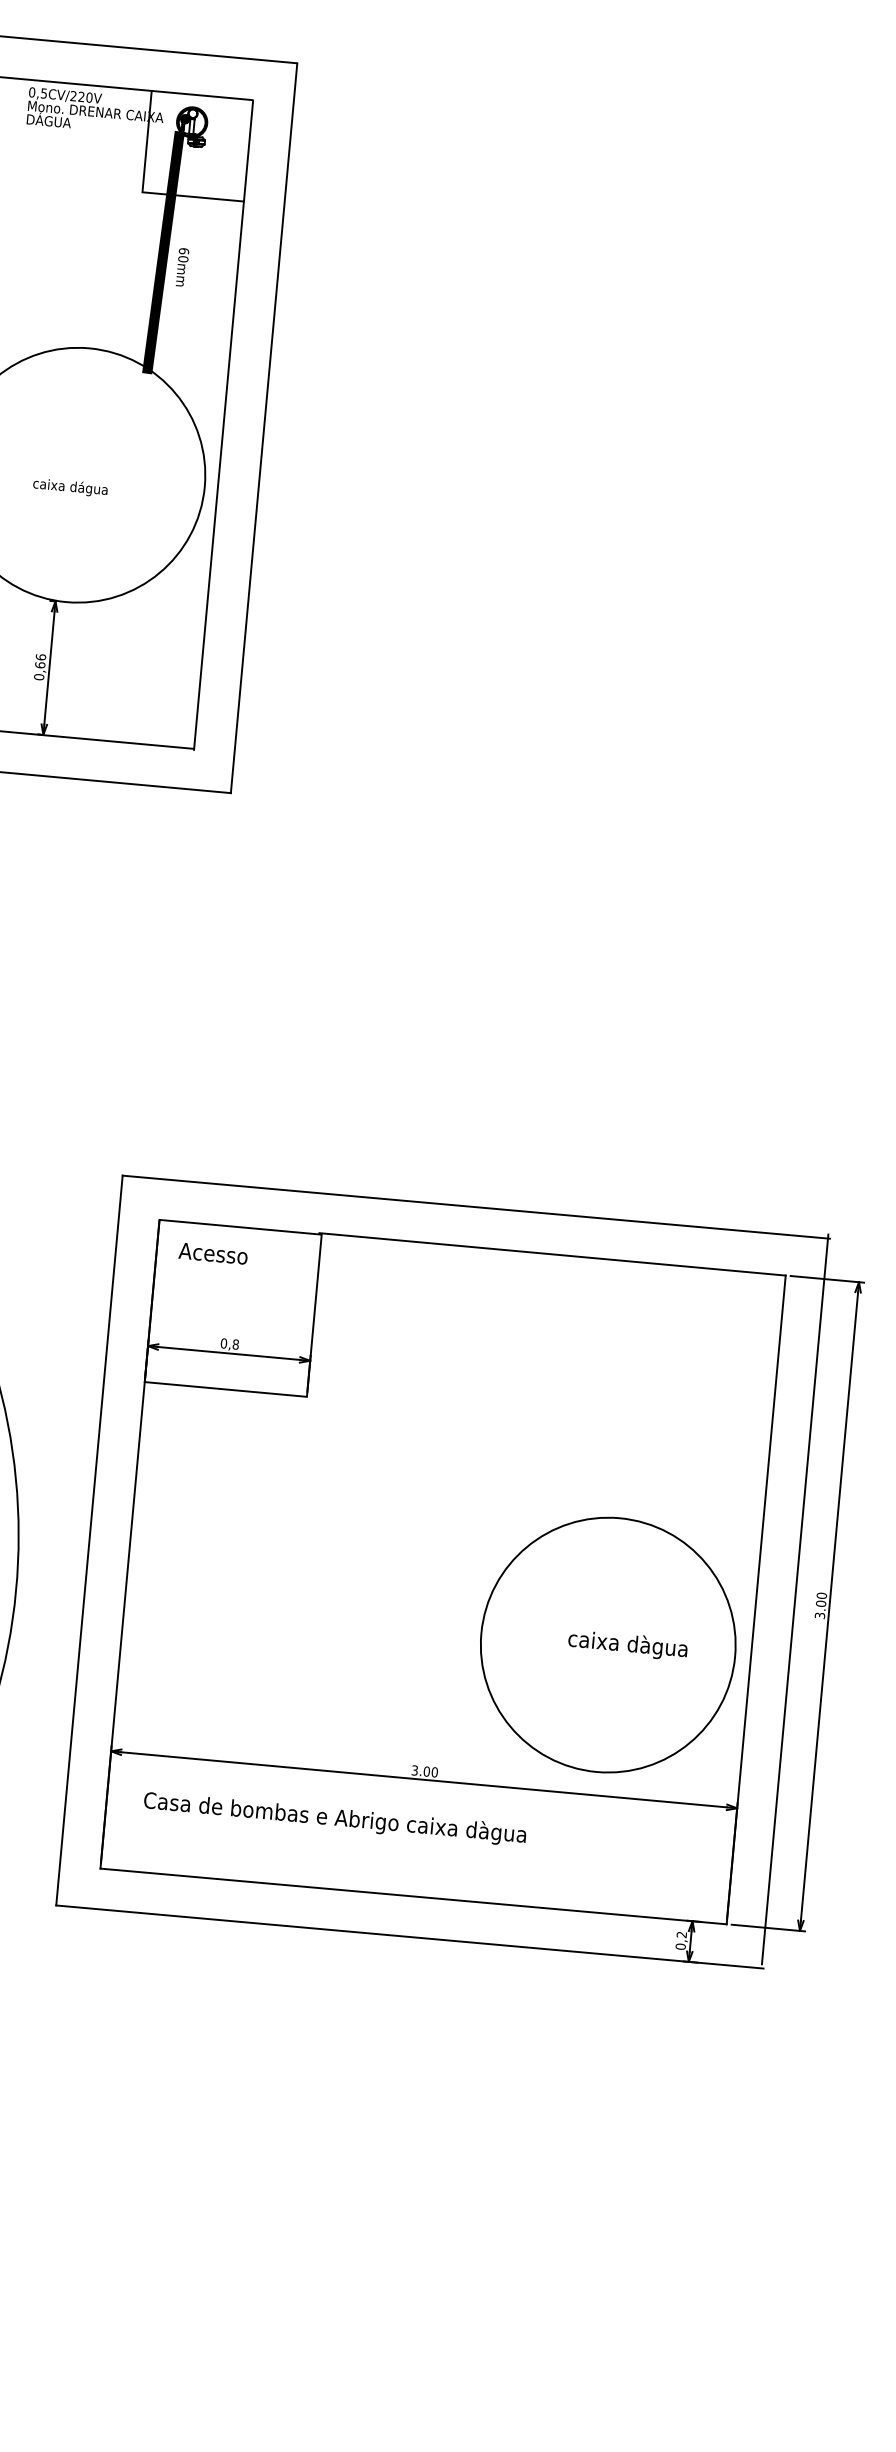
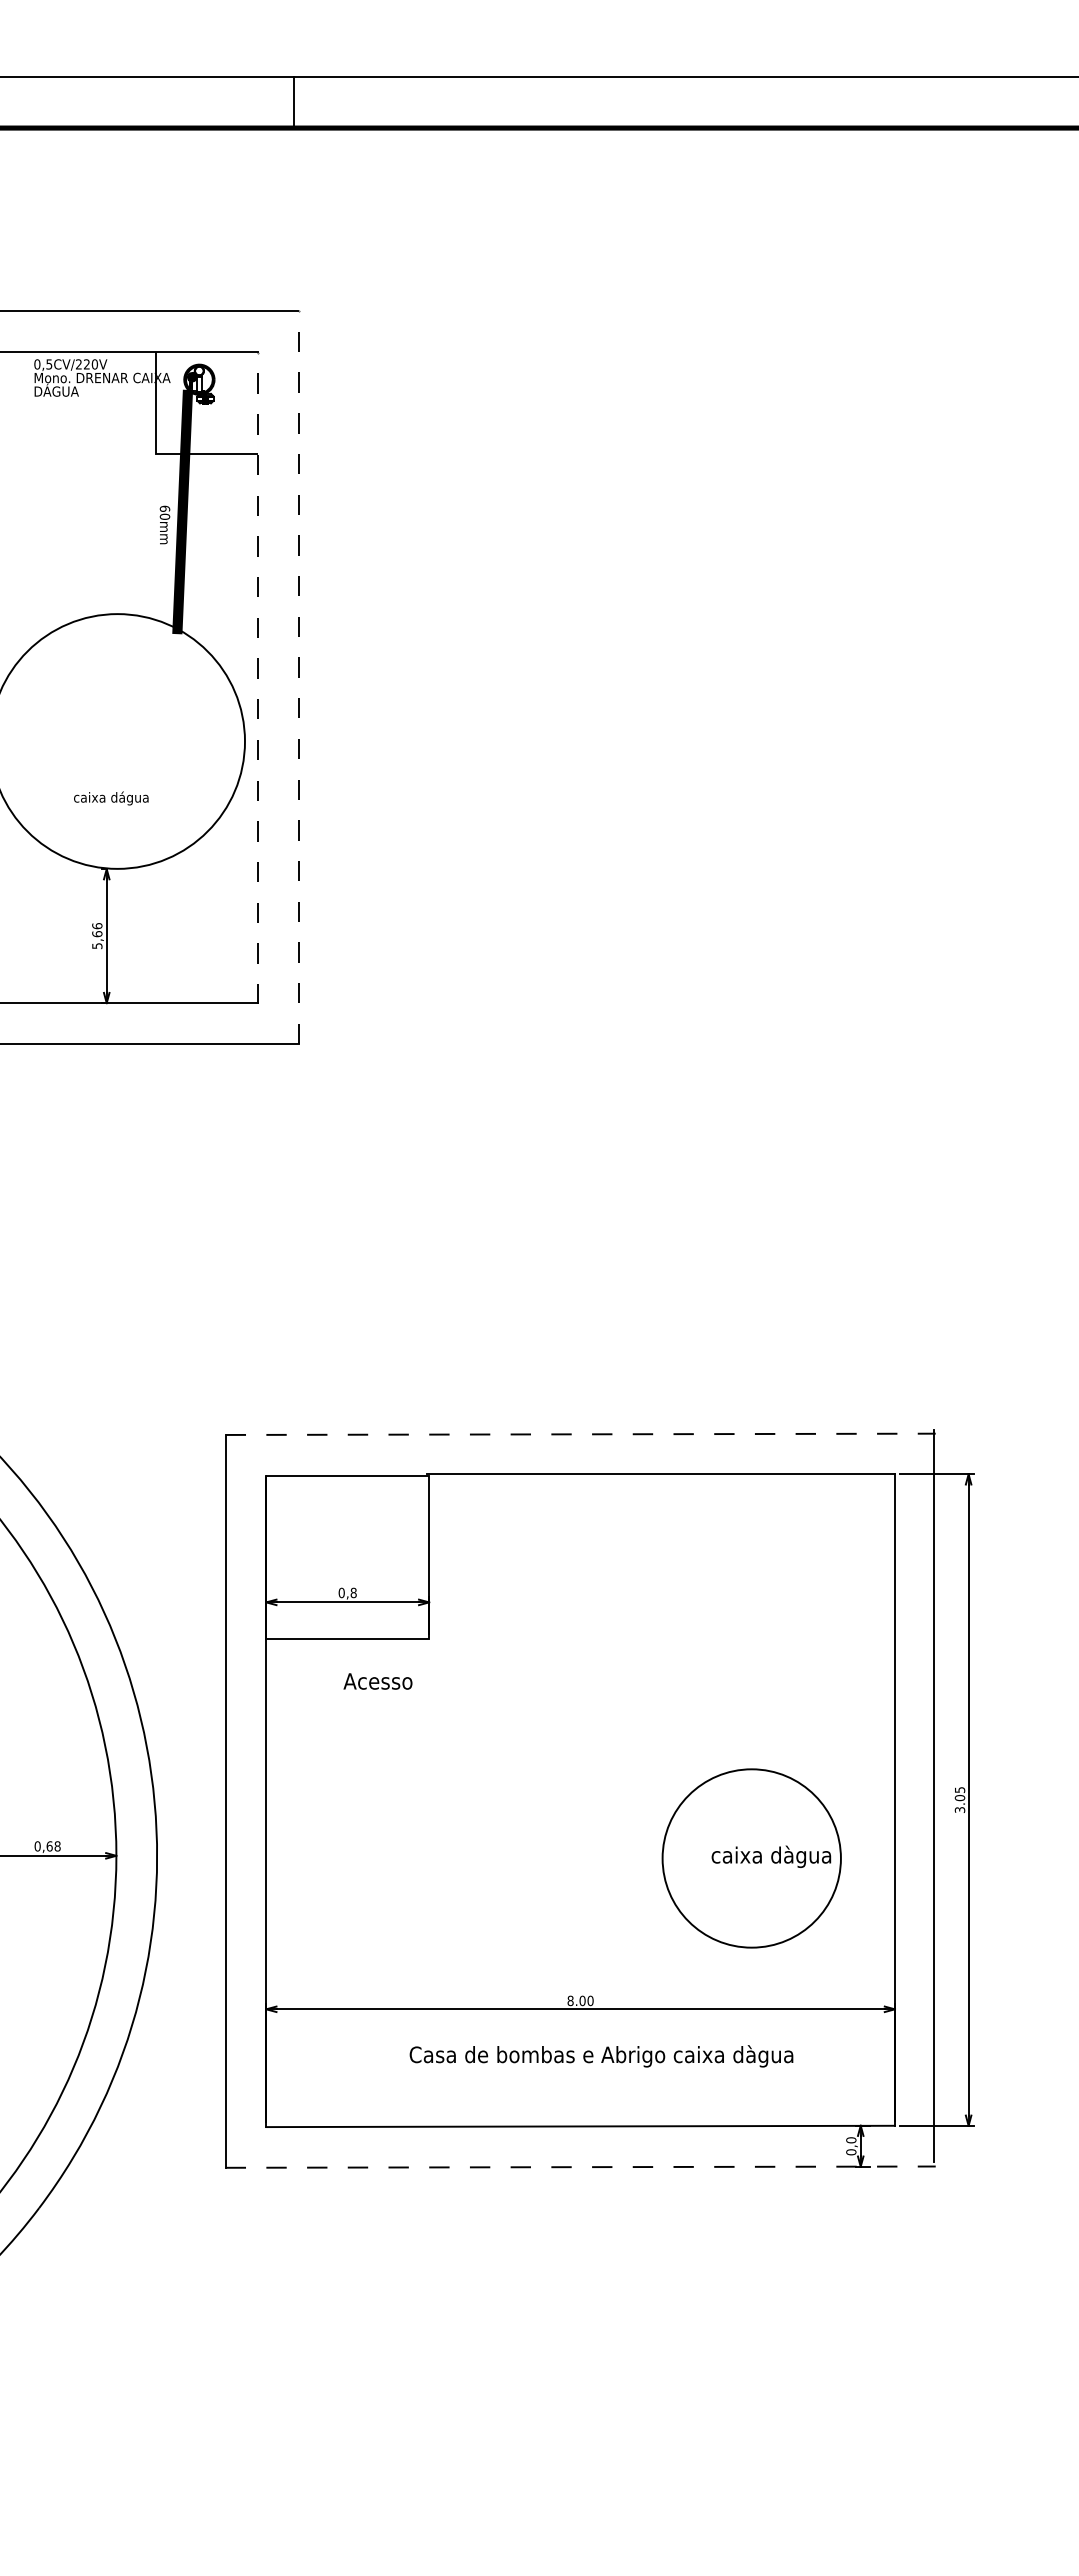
text: (182, 266) -> (164, 524), moved
line: (223, 425) -> (258, 678), solid -> dashed
line: (263, 427) -> (298, 677), solid -> dashed
text: (70, 487) -> (111, 798), moved
text: (39, 677) -> (97, 946), 0,66 -> 5,66
line: (477, 1207) -> (581, 1434), solid -> dashed
text: (212, 1253) -> (377, 1681), moved
text: (821, 1596) -> (959, 1790), 3.00 -> 3.05
circle: (607, 1645) -> (751, 1858), size x0.7
text: (414, 1770) -> (570, 2000), 3.00 -> 8.00
text: (335, 1819) -> (601, 2056), moved
text: (682, 1935) -> (851, 2140), 0,2 -> 0,0
line: (410, 1937) -> (581, 2167), solid -> dashed

